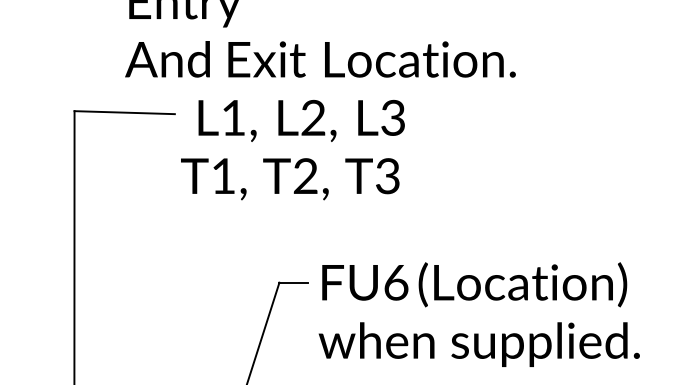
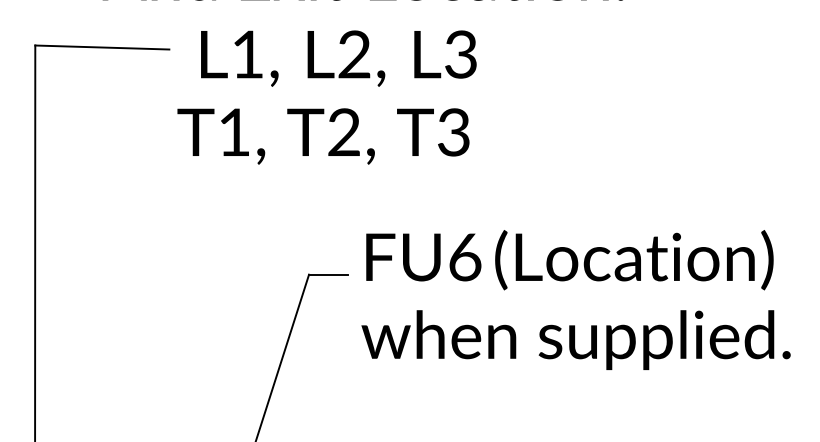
text: (478, 314) -> (575, 299), moved

